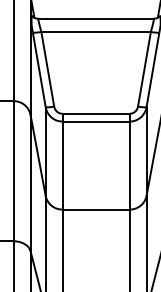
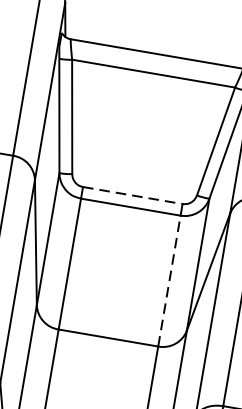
line: (96, 113) -> (133, 195), solid -> dashed
line: (129, 165) -> (169, 280), solid -> dashed

